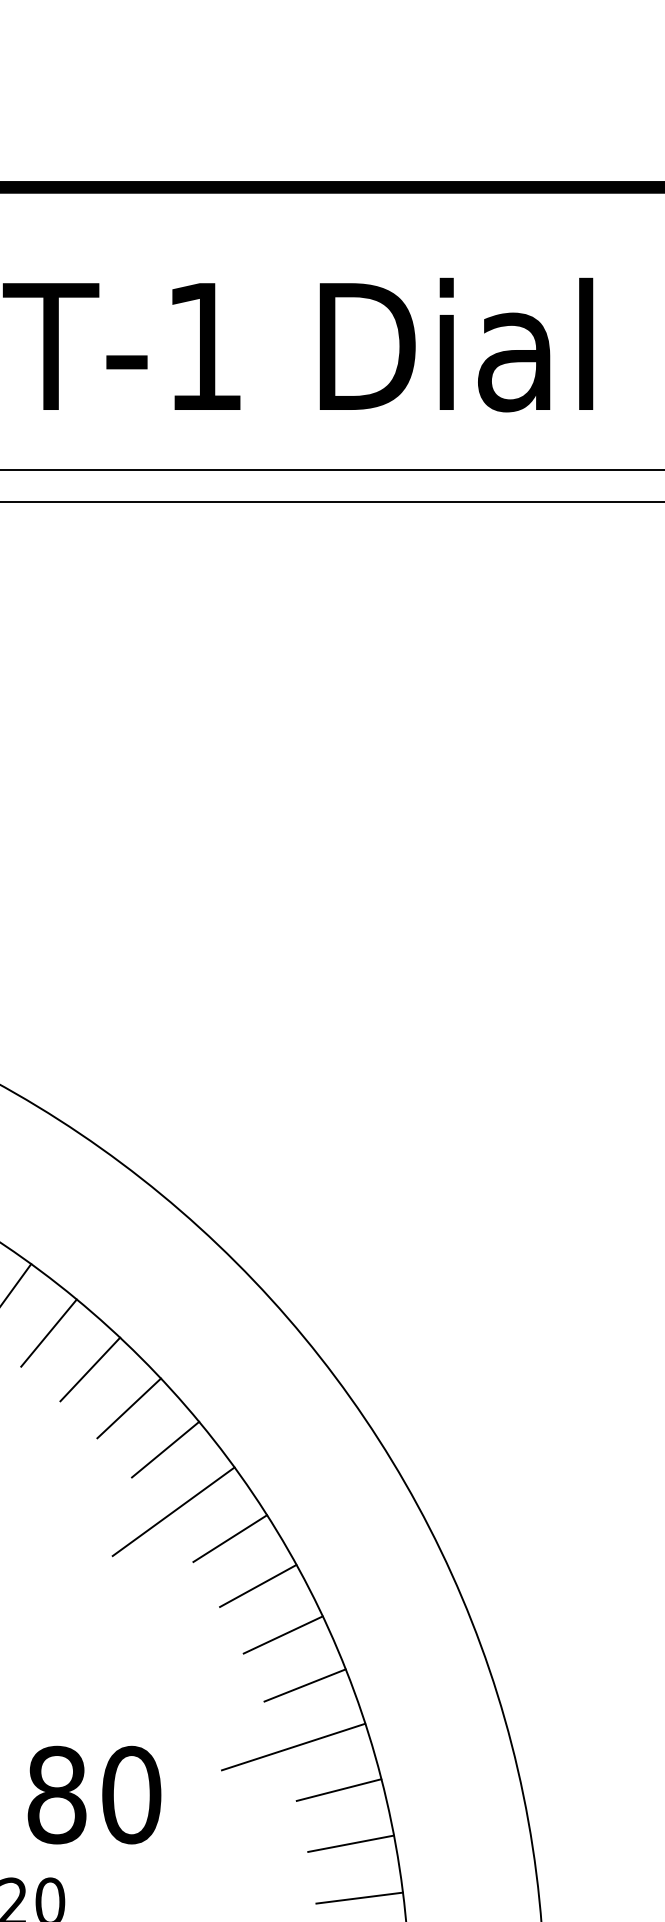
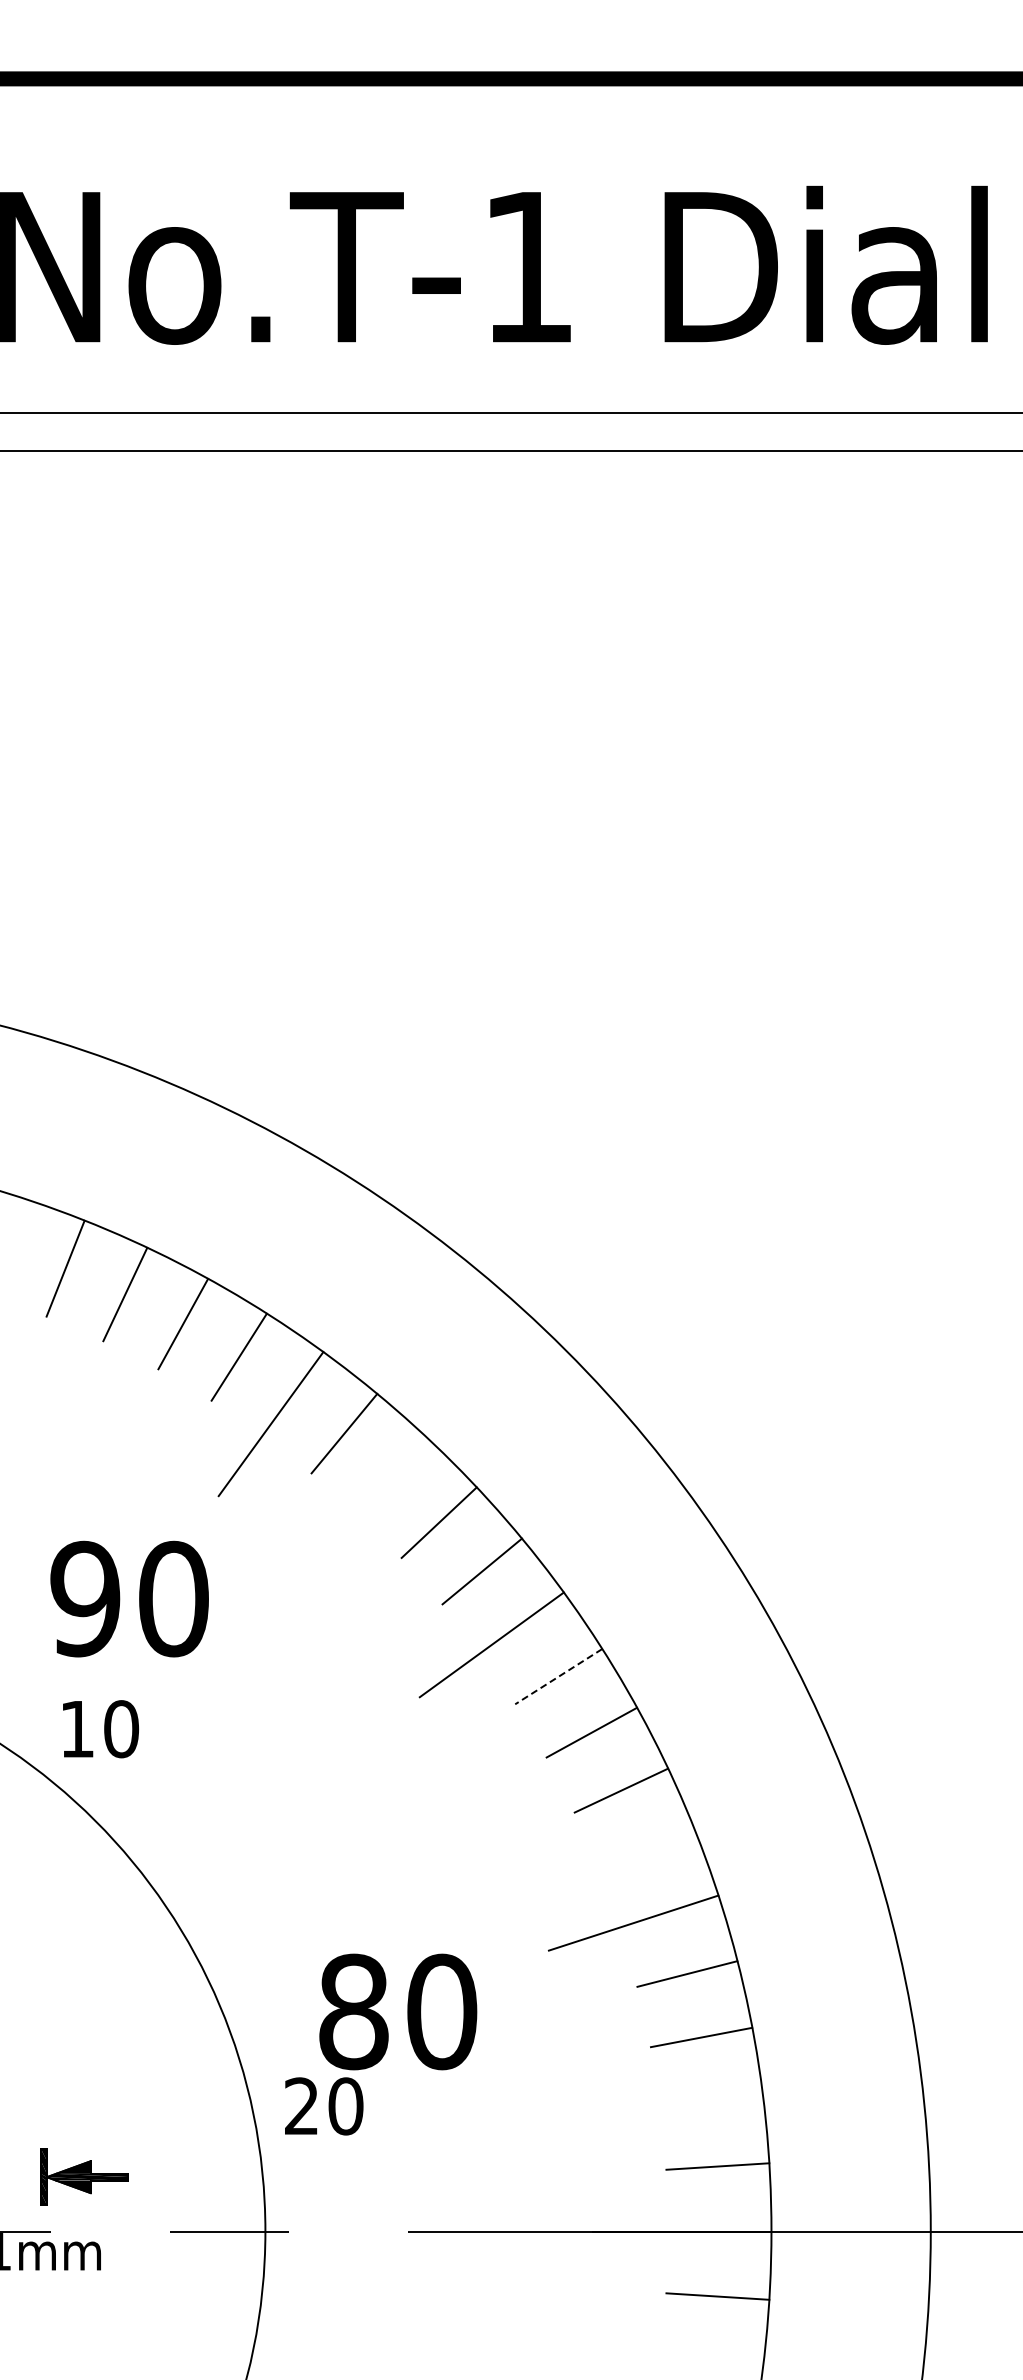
line: (89, 1369) -> (392, 1476), removed
line: (230, 1538) -> (558, 1676), solid -> dashed
line: (305, 1685) -> (647, 1850), removed
text: (94, 1794) -> (398, 2011), moved
line: (359, 1897) -> (711, 2101), removed

